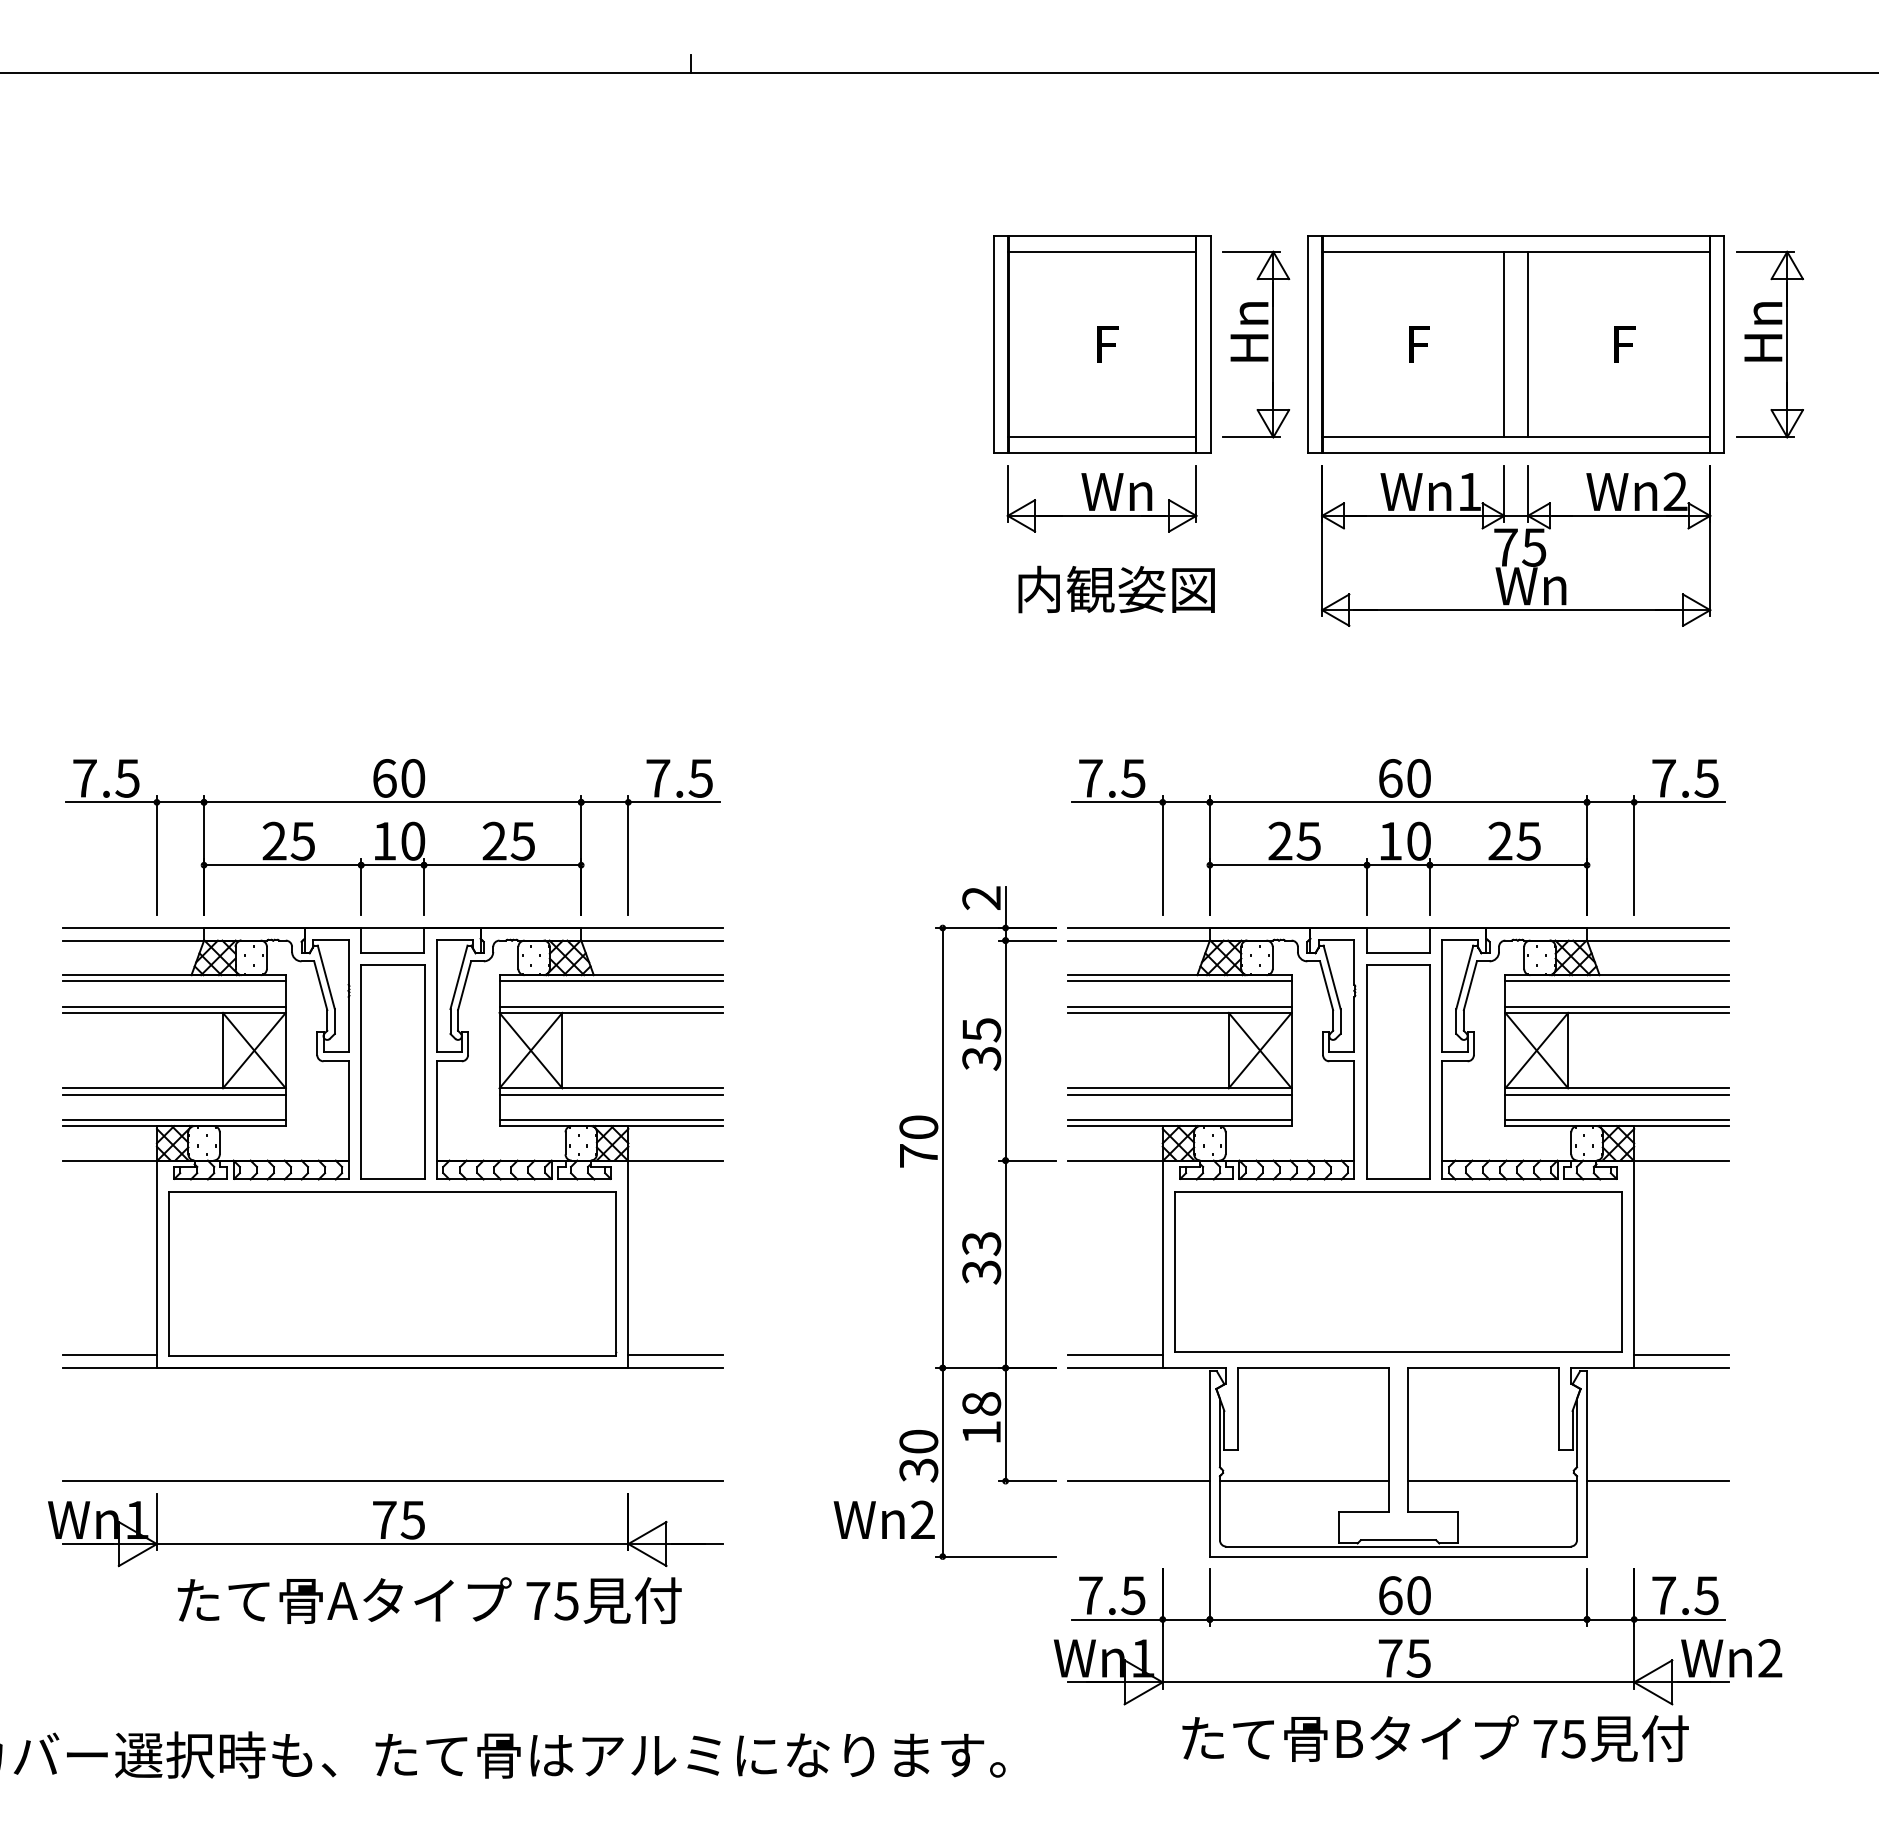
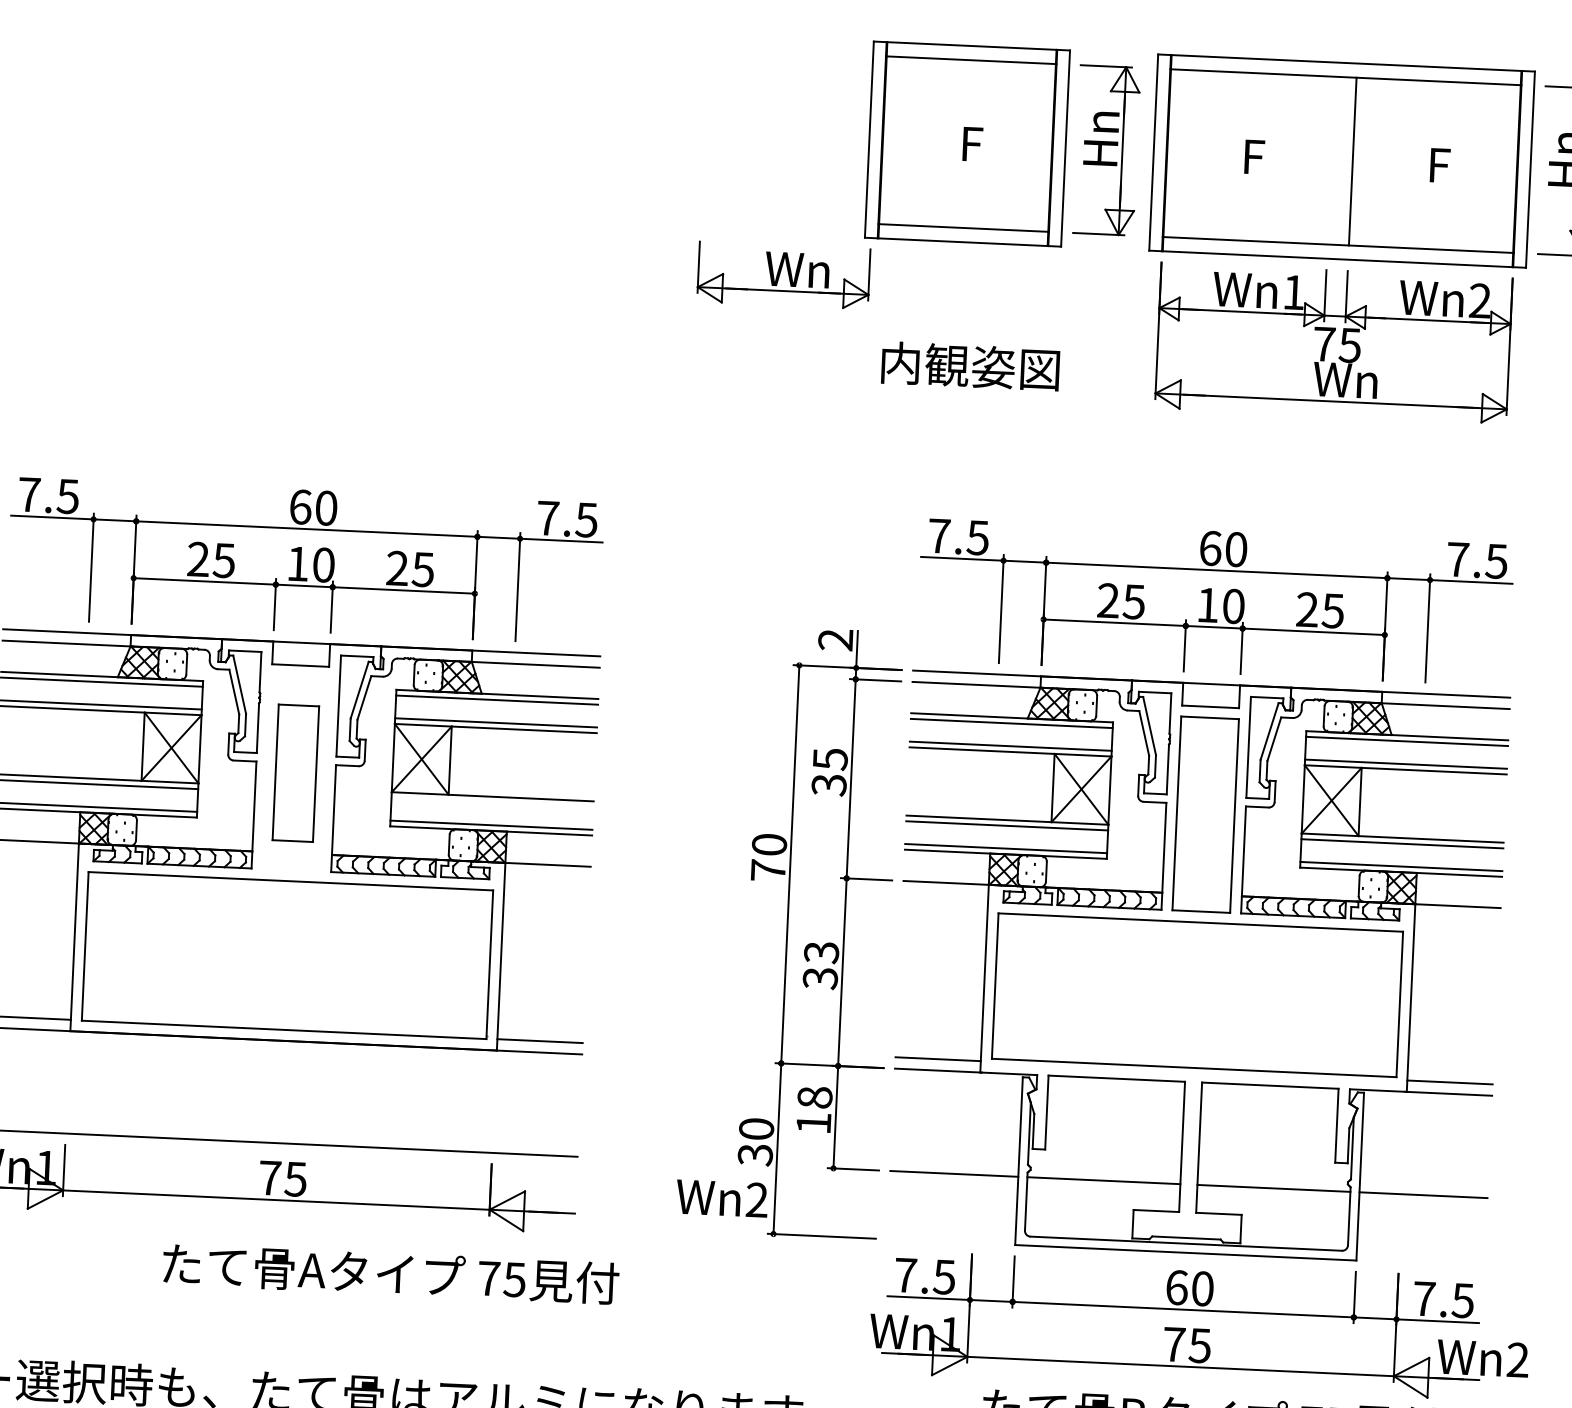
line: (1504, 344) -> (1331, 160), removed
part: (1101, 498) -> (783, 275), moved
part: (392, 1071) -> (295, 772), size x0.7
line: (610, 1094) -> (491, 802), removed
text: (429, 1600) -> (390, 1273), moved

